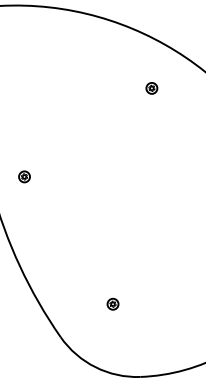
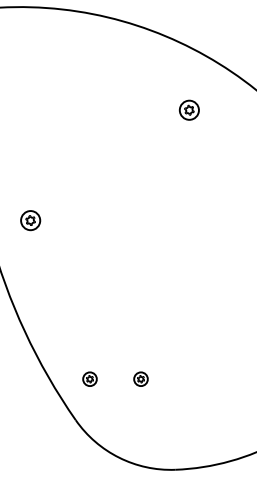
part: (151, 88) -> (189, 110), size x1.4
part: (24, 176) -> (30, 220), size x1.4
part: (71, 303) -> (89, 378), added

